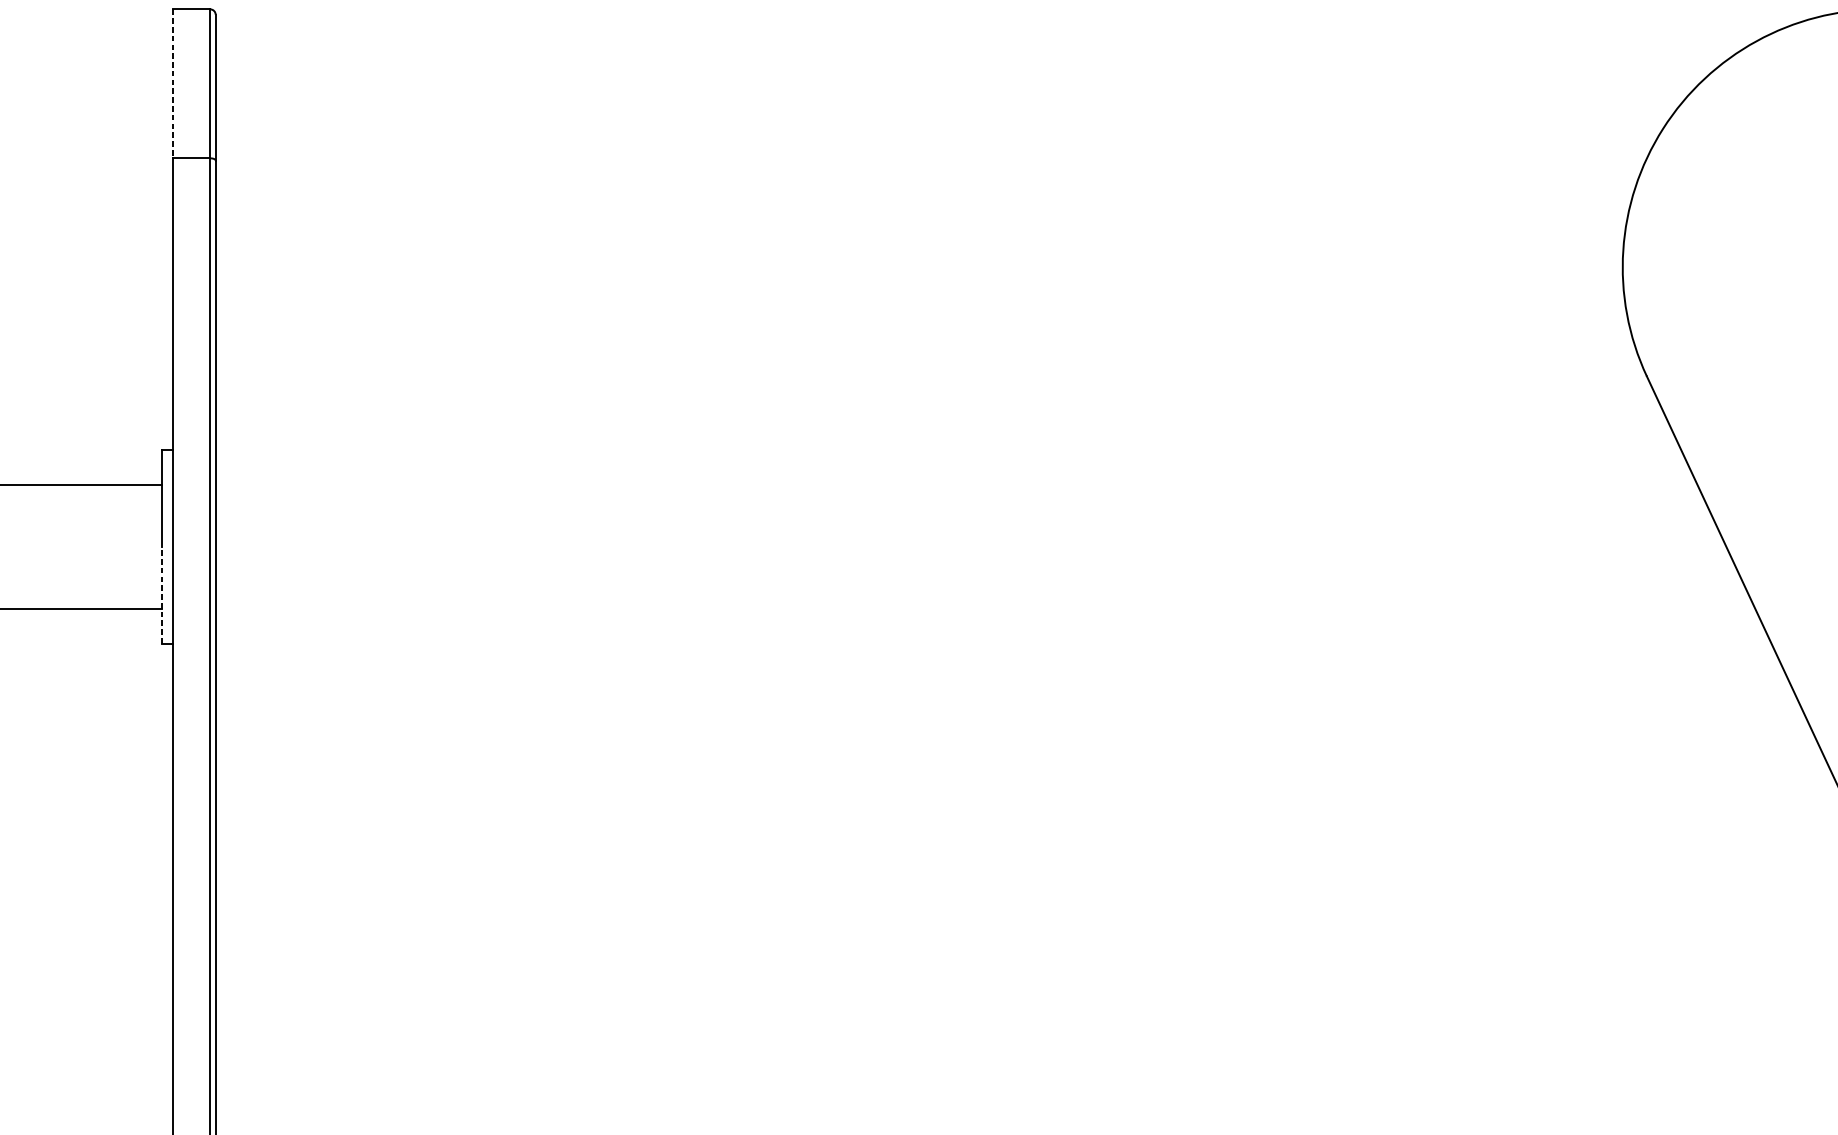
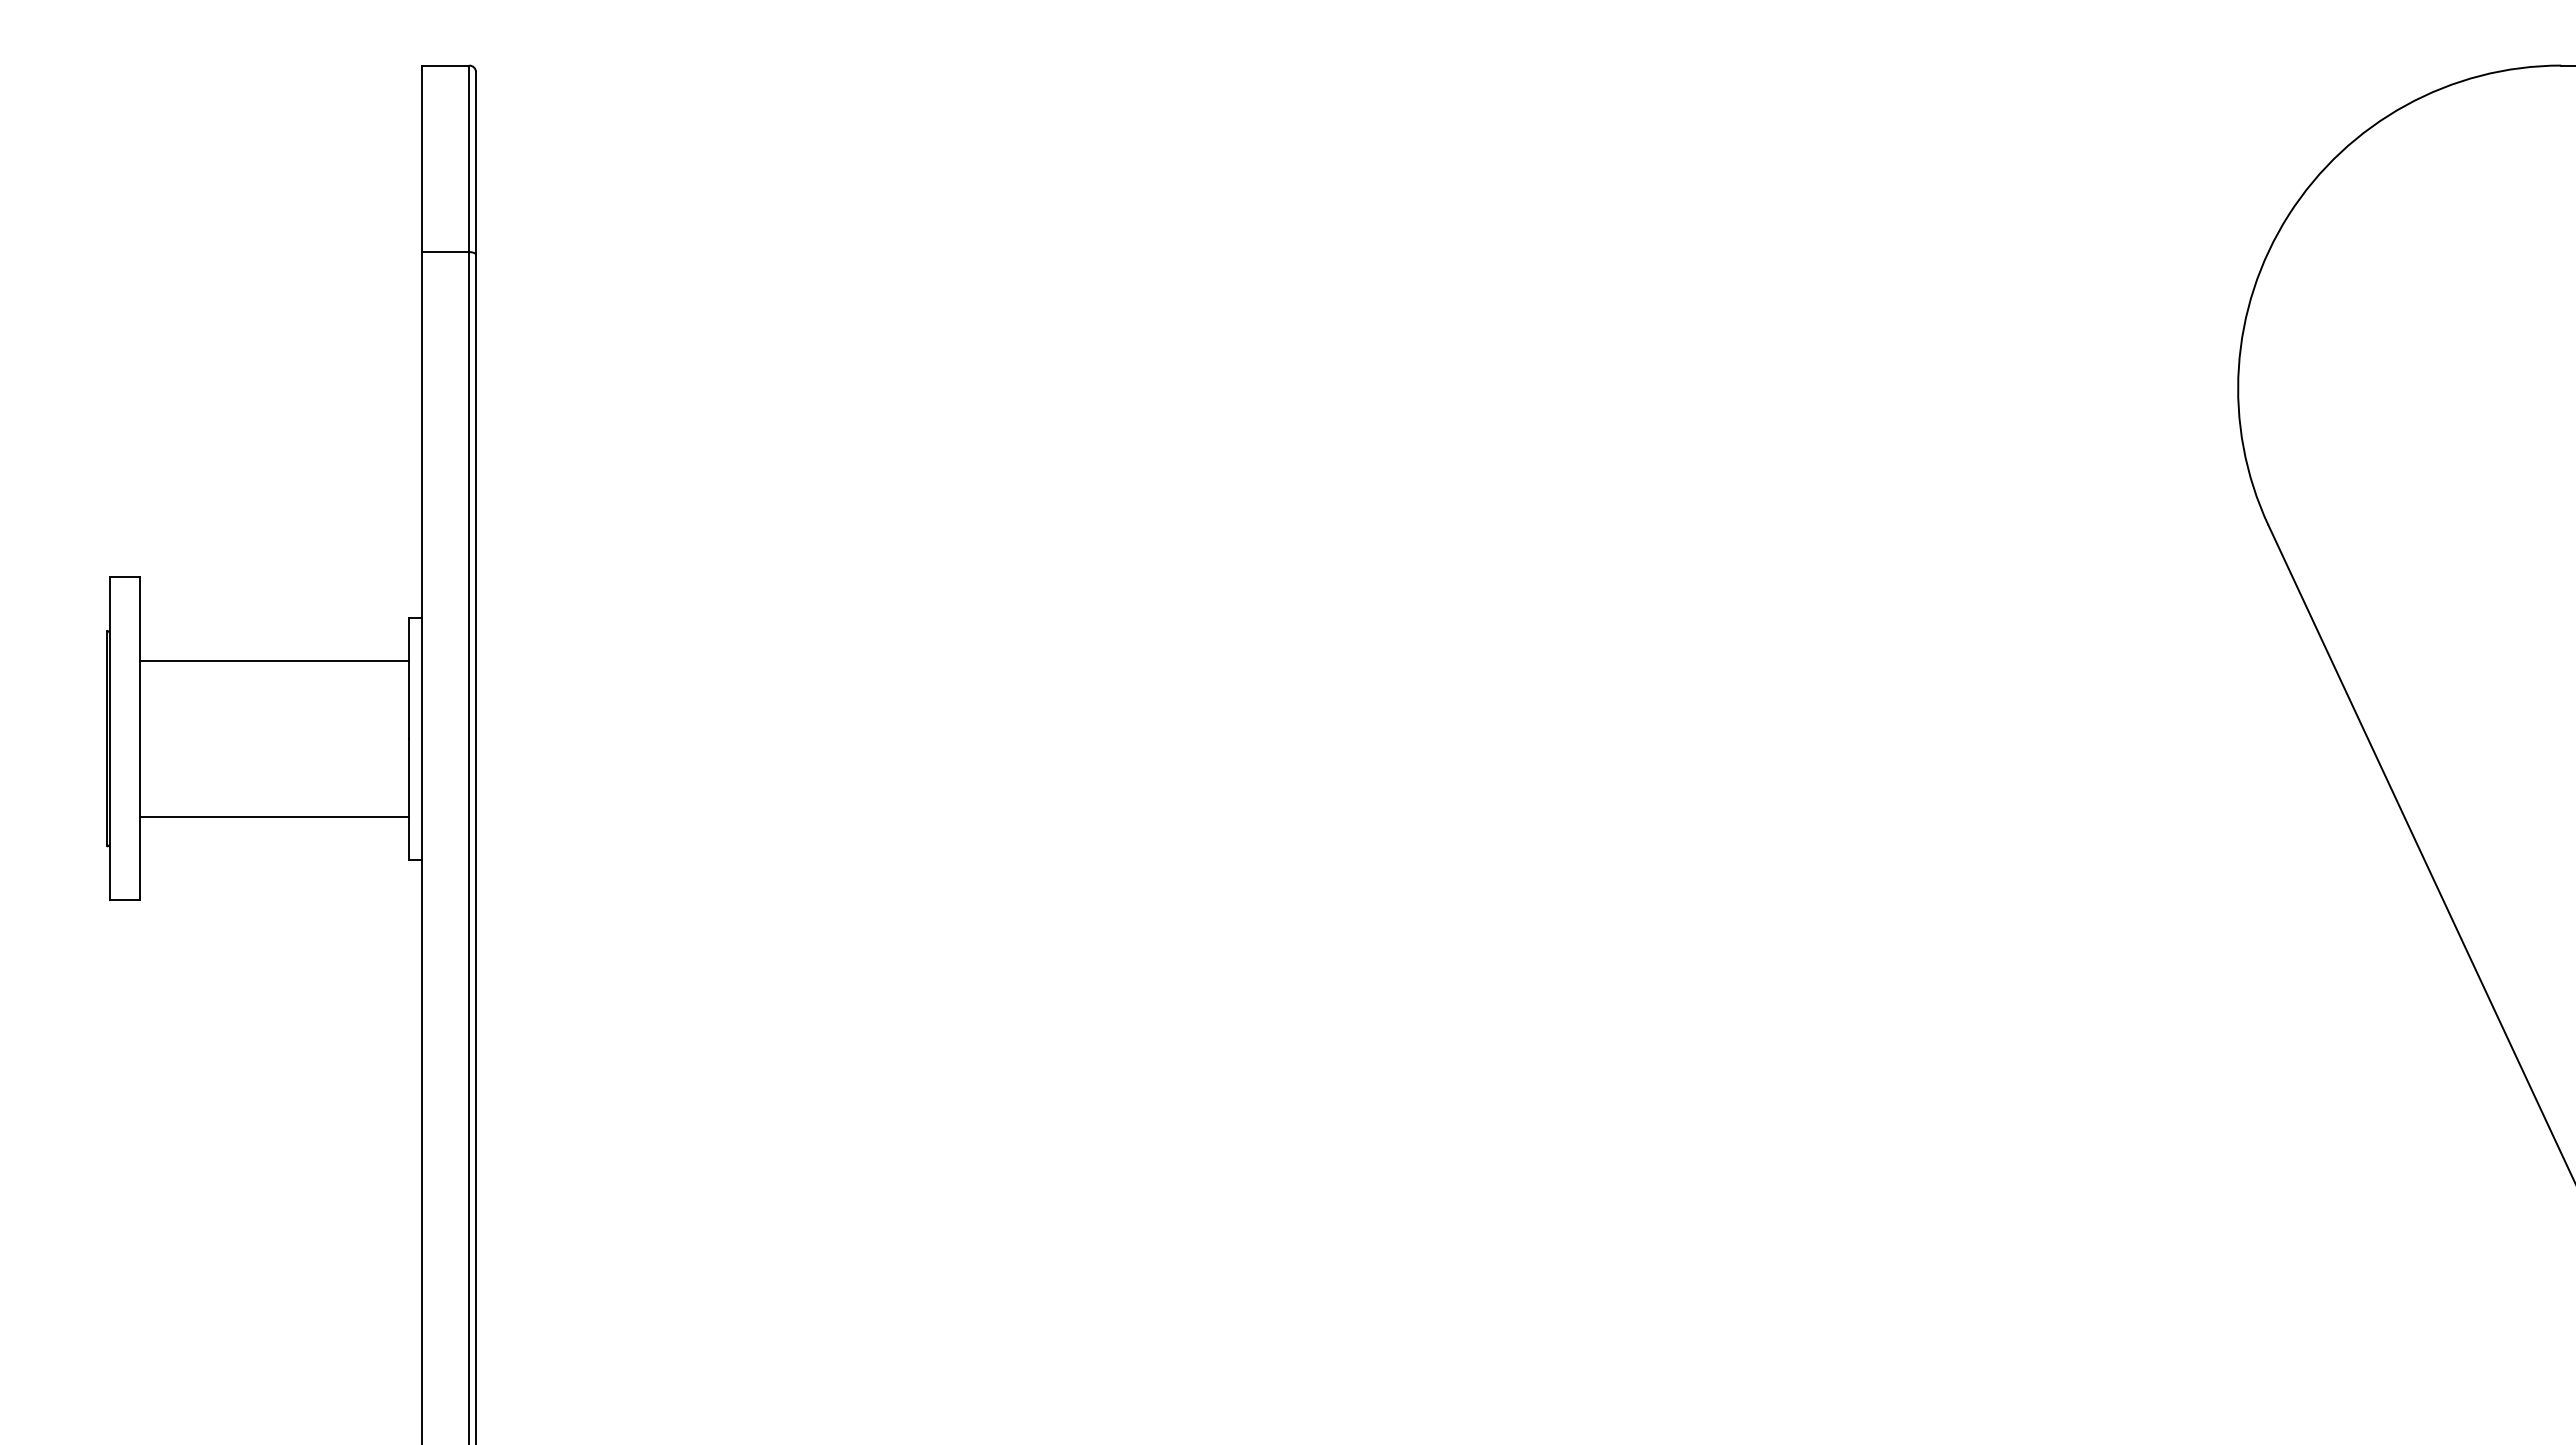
line: (172, 84) -> (422, 159), dashed -> solid
line: (161, 595) -> (408, 799), dashed -> solid

